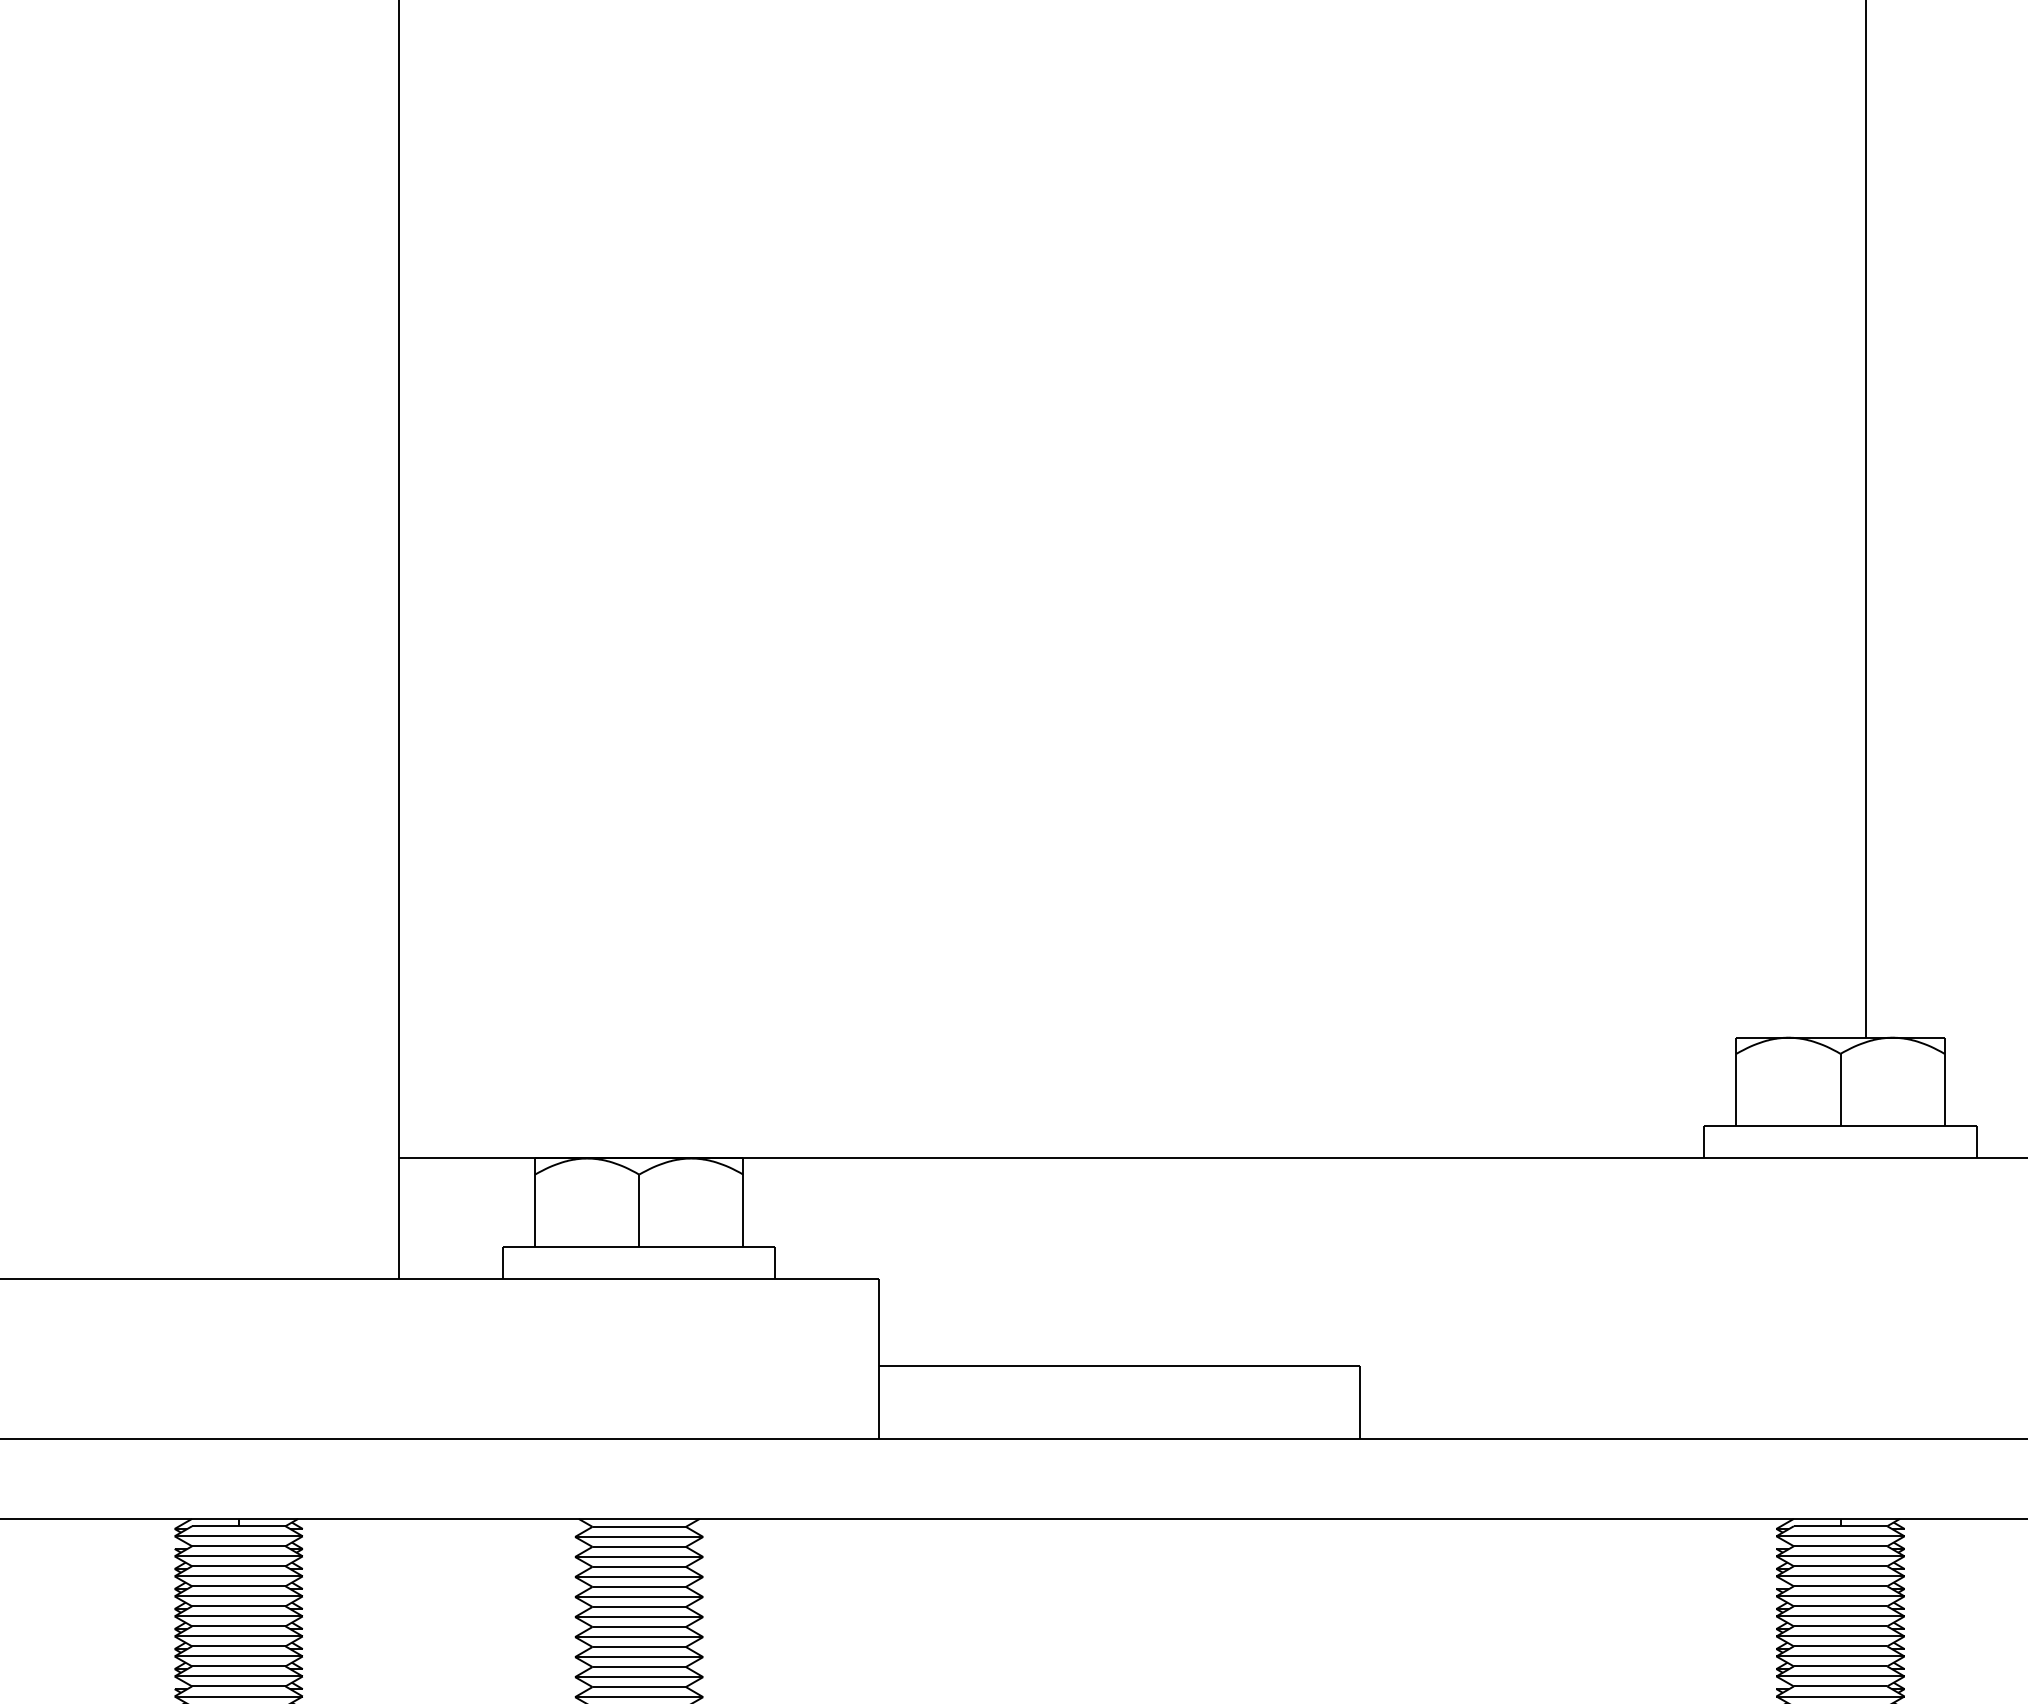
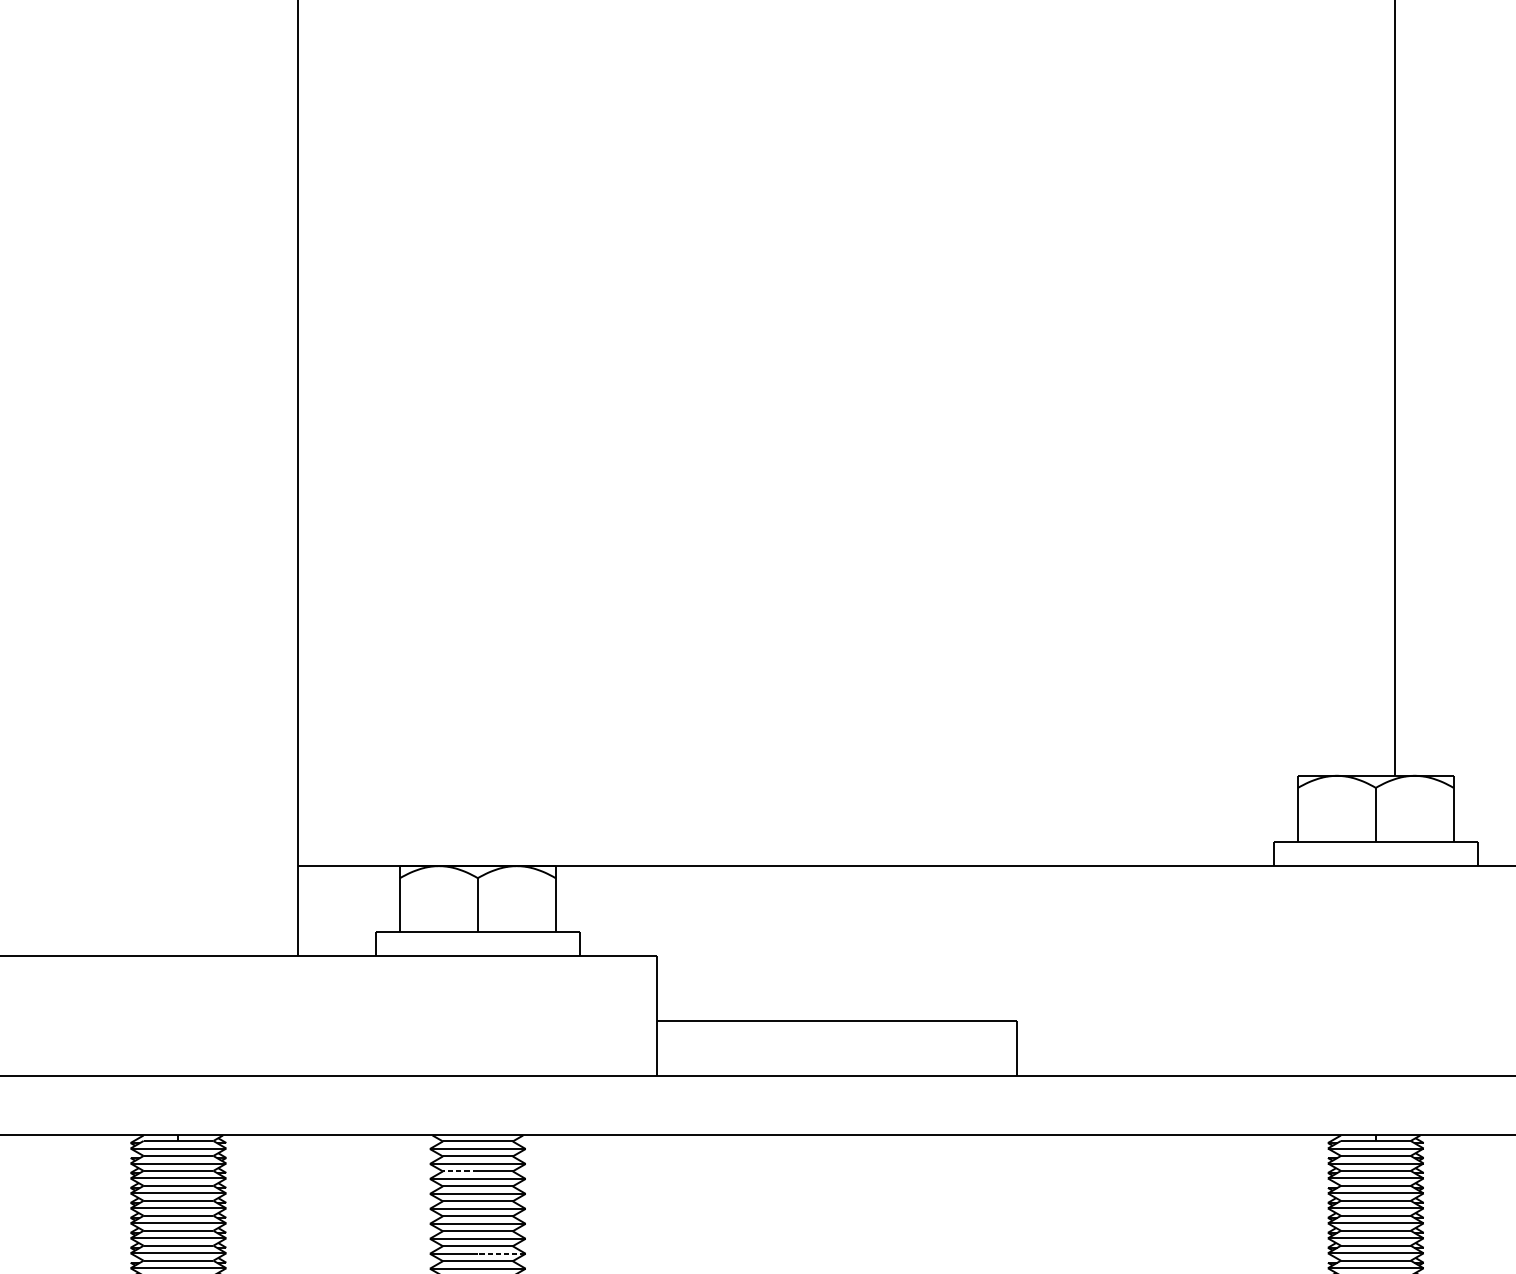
line: (615, 1566) -> (460, 1171), solid -> dashed
line: (670, 1677) -> (501, 1254), solid -> dashed

